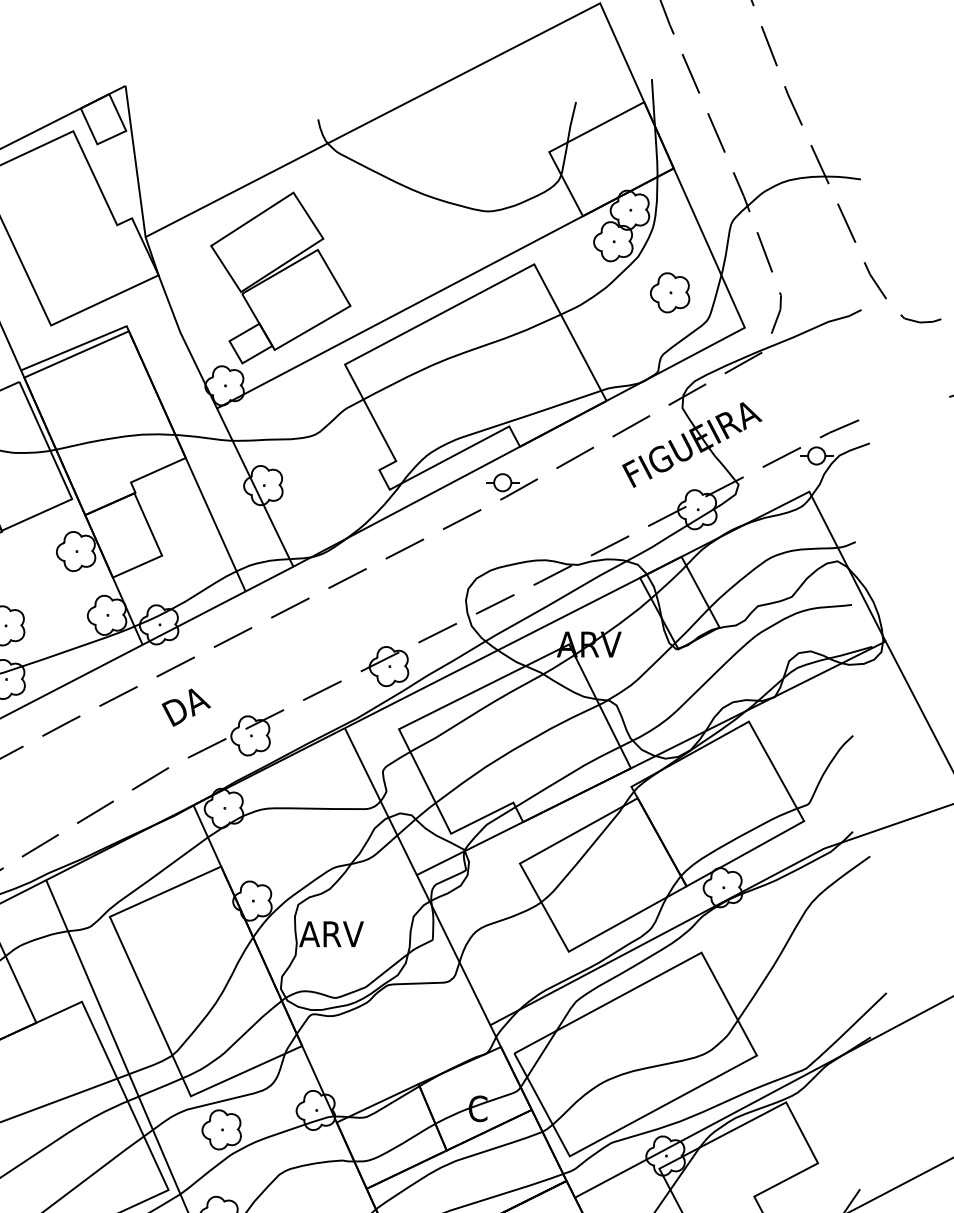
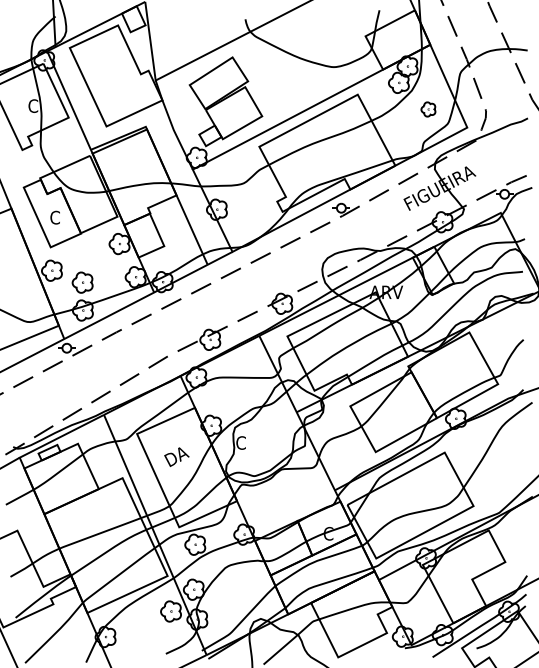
part: (670, 292) -> (428, 109), size x0.7
text: (185, 706) -> (176, 456), moved
text: (331, 933) -> (252, 442), ARV -> C

